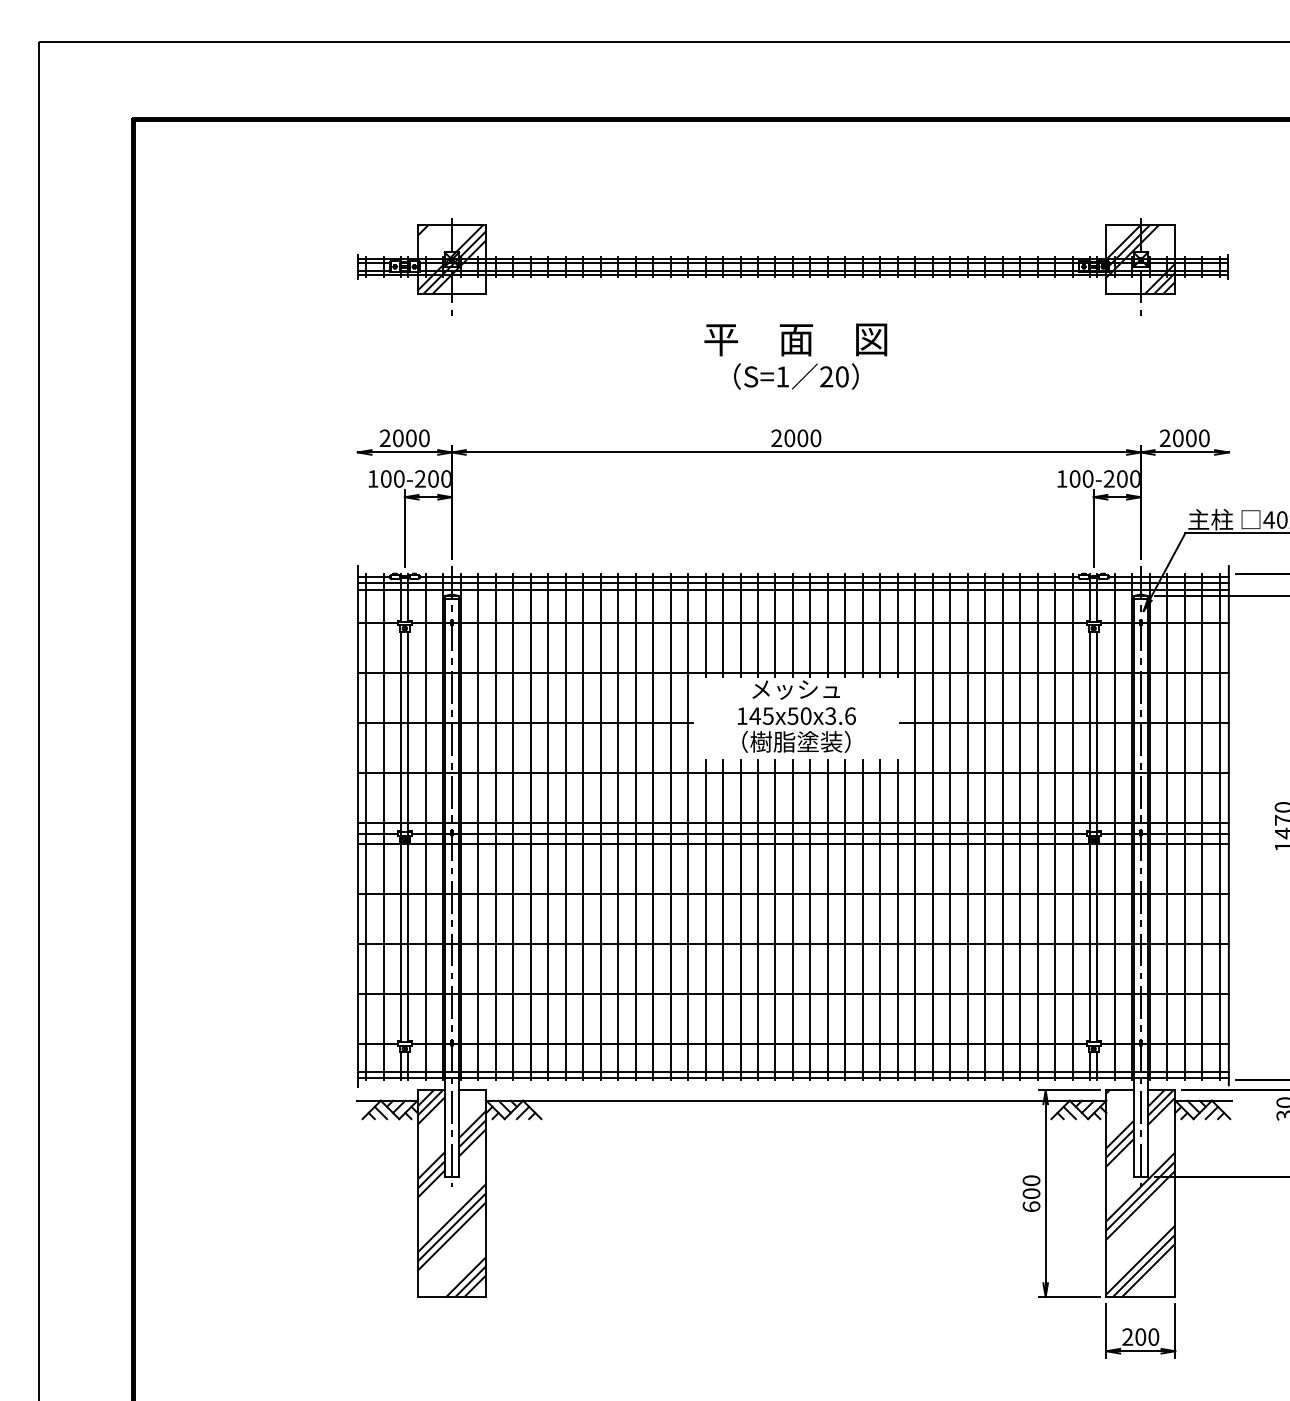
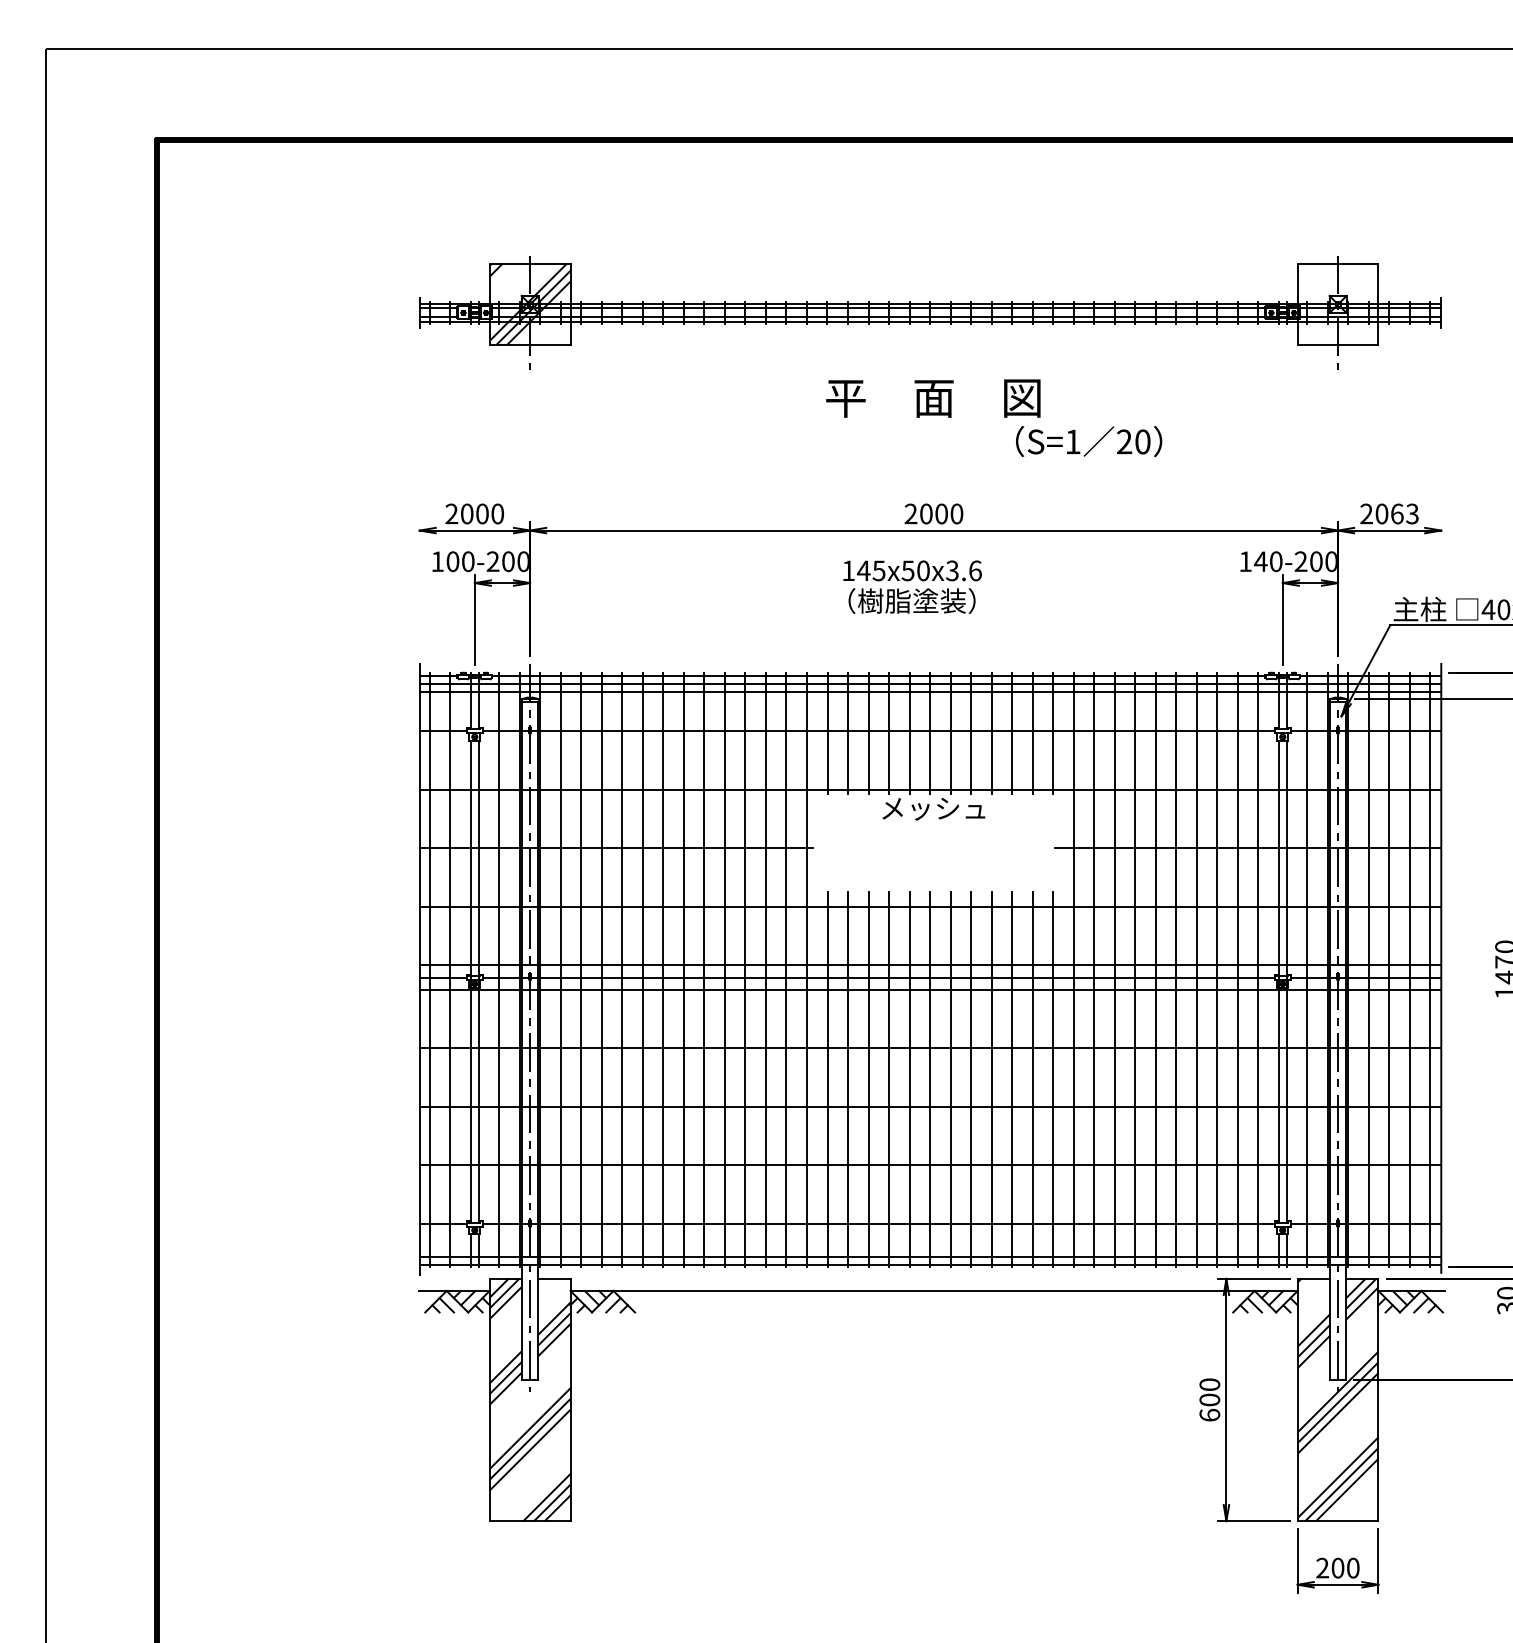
hatch: (1140, 259) -> (1337, 304), removed
text: (796, 376) -> (1089, 441), moved
text: (1197, 437) -> (1404, 513), 2000 -> 2063
text: (1074, 478) -> (1260, 561), 100-200 -> 140-200
text: (796, 729) -> (912, 586), moved

